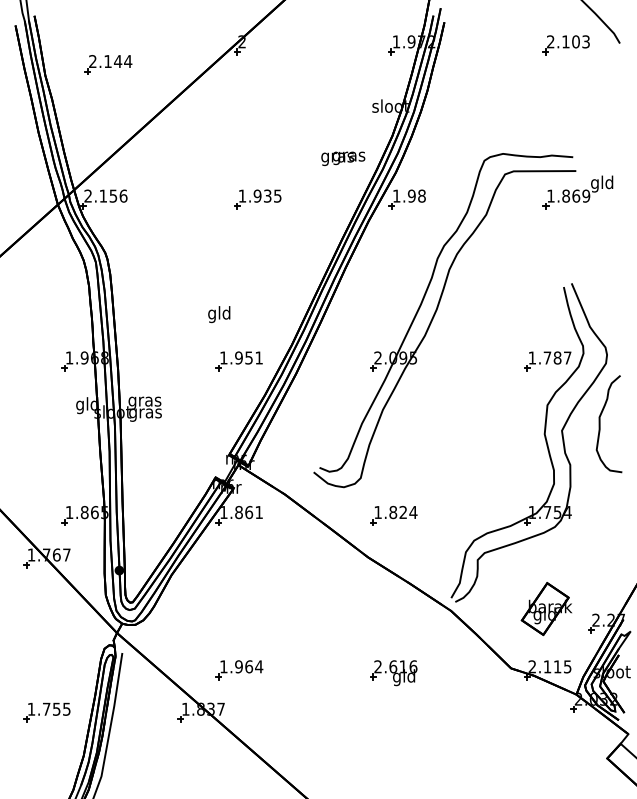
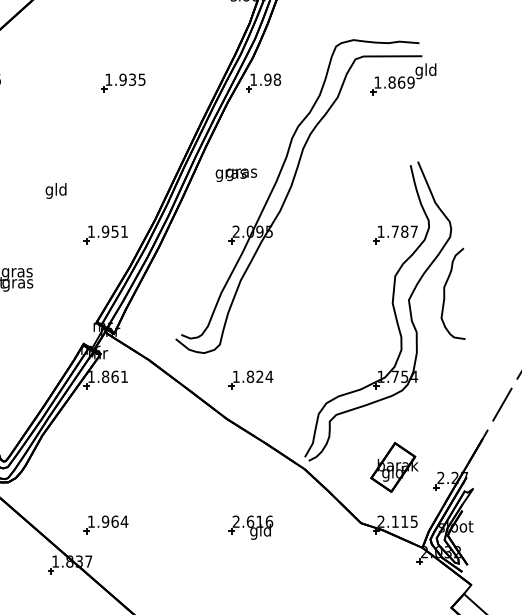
text: (343, 158) -> (236, 174), moved
part: (577, 192) -> (402, 79), moved
text: (219, 314) -> (56, 190), moved

